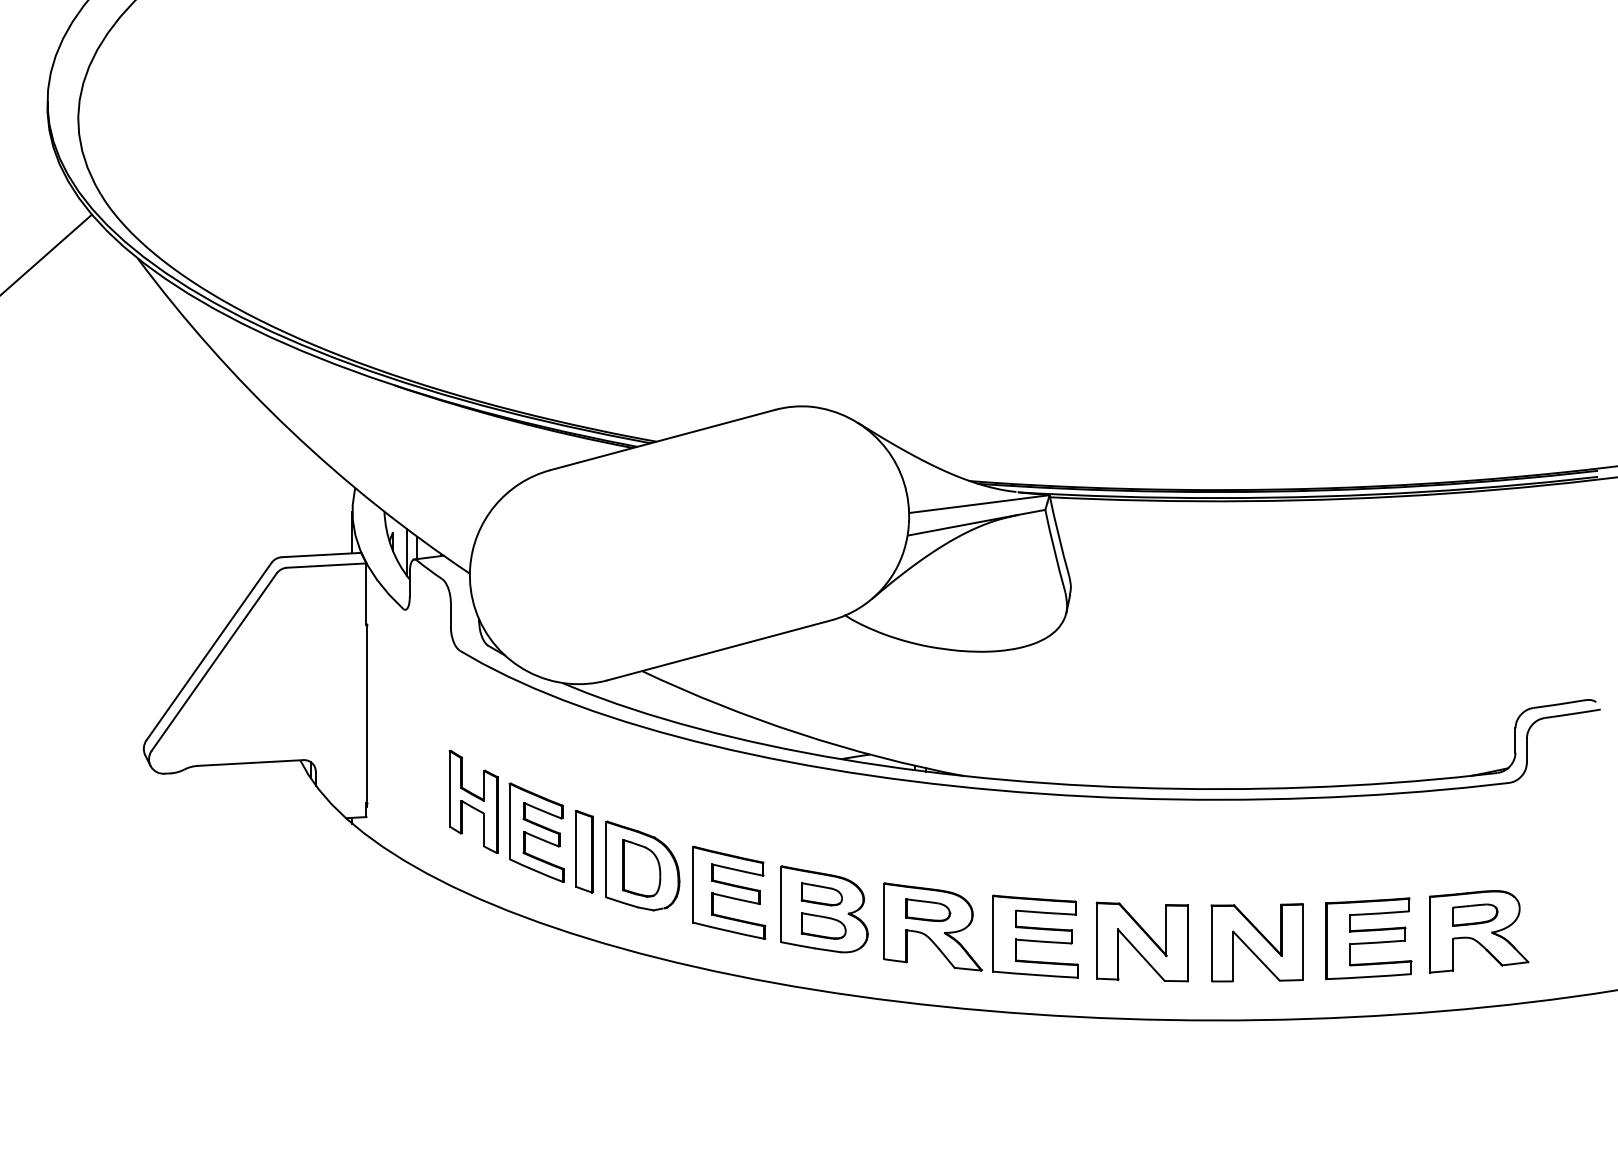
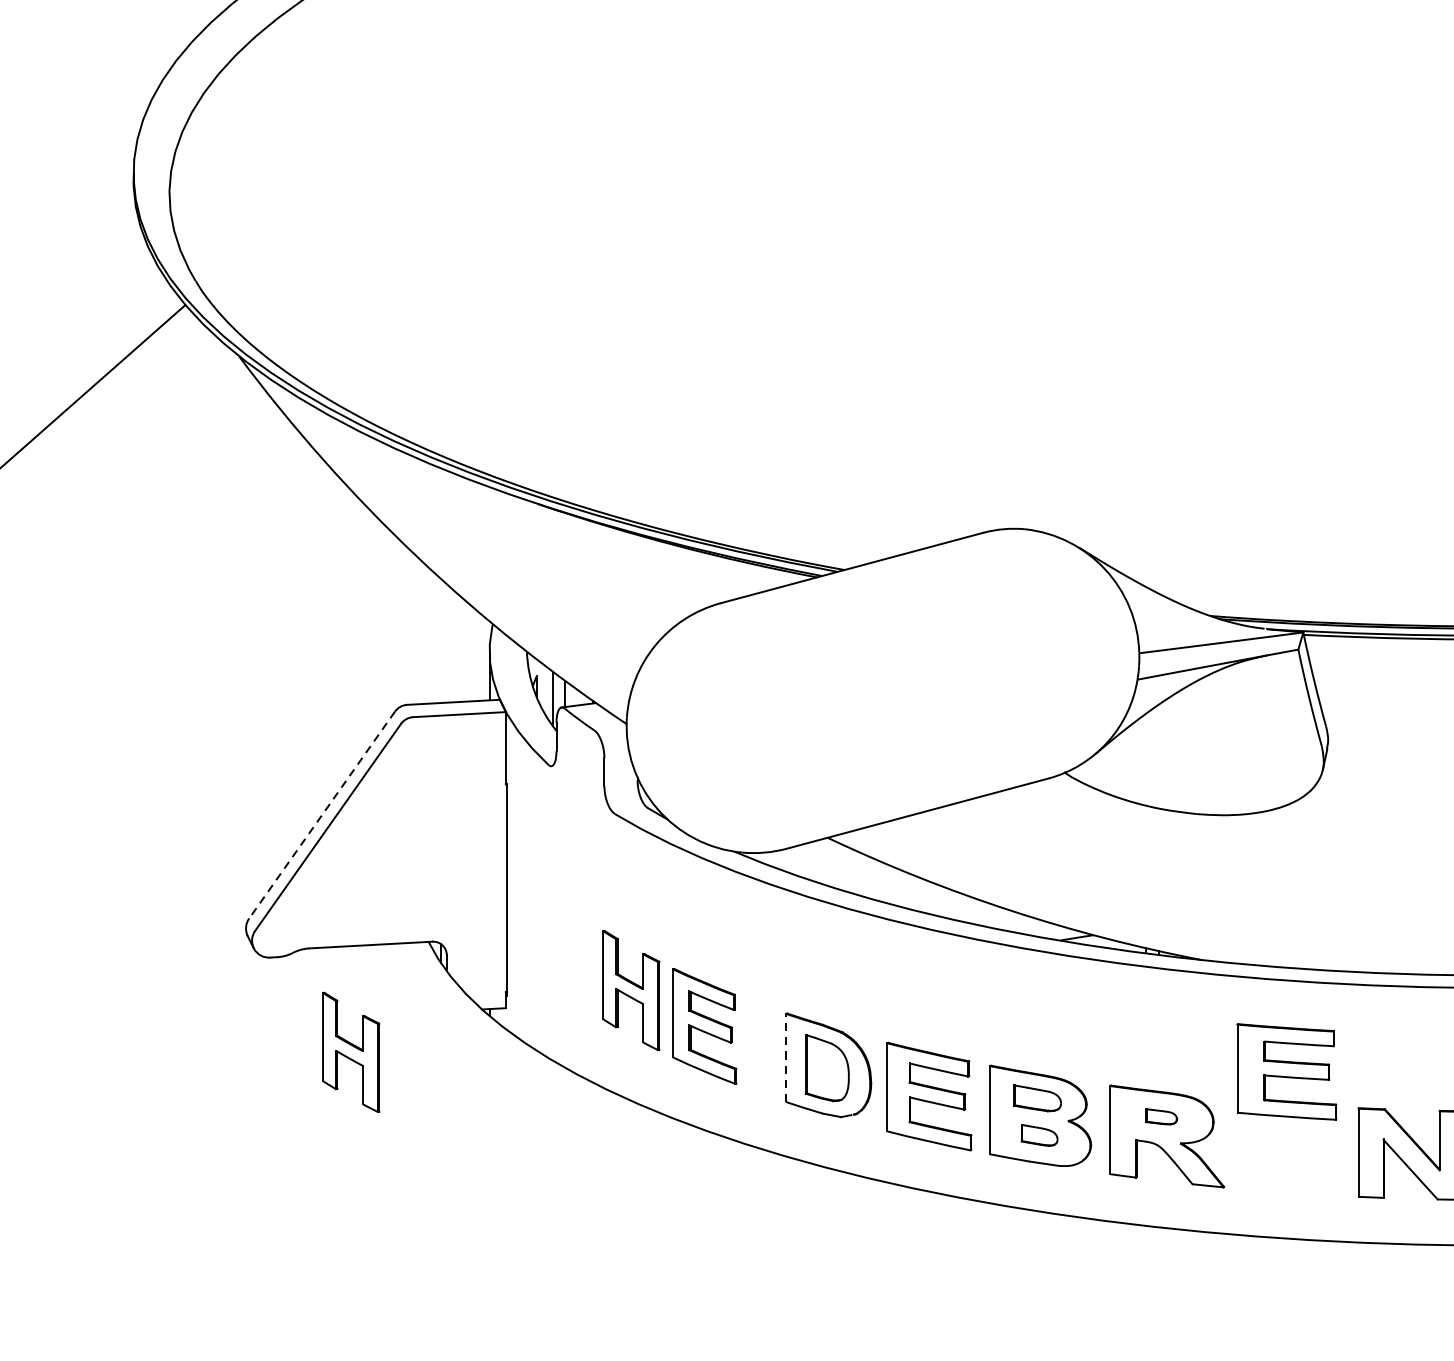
line: (208, 651) -> (321, 814), solid -> dashed
part: (584, 851) -> (760, 1048), removed
part: (233, 854) -> (350, 1051), added
line: (606, 859) -> (786, 1057), solid -> dashed
part: (928, 909) -> (1161, 1116), size x0.6
part: (823, 925) -> (1039, 1134), size x0.7
part: (1035, 936) -> (1286, 1071), moved

